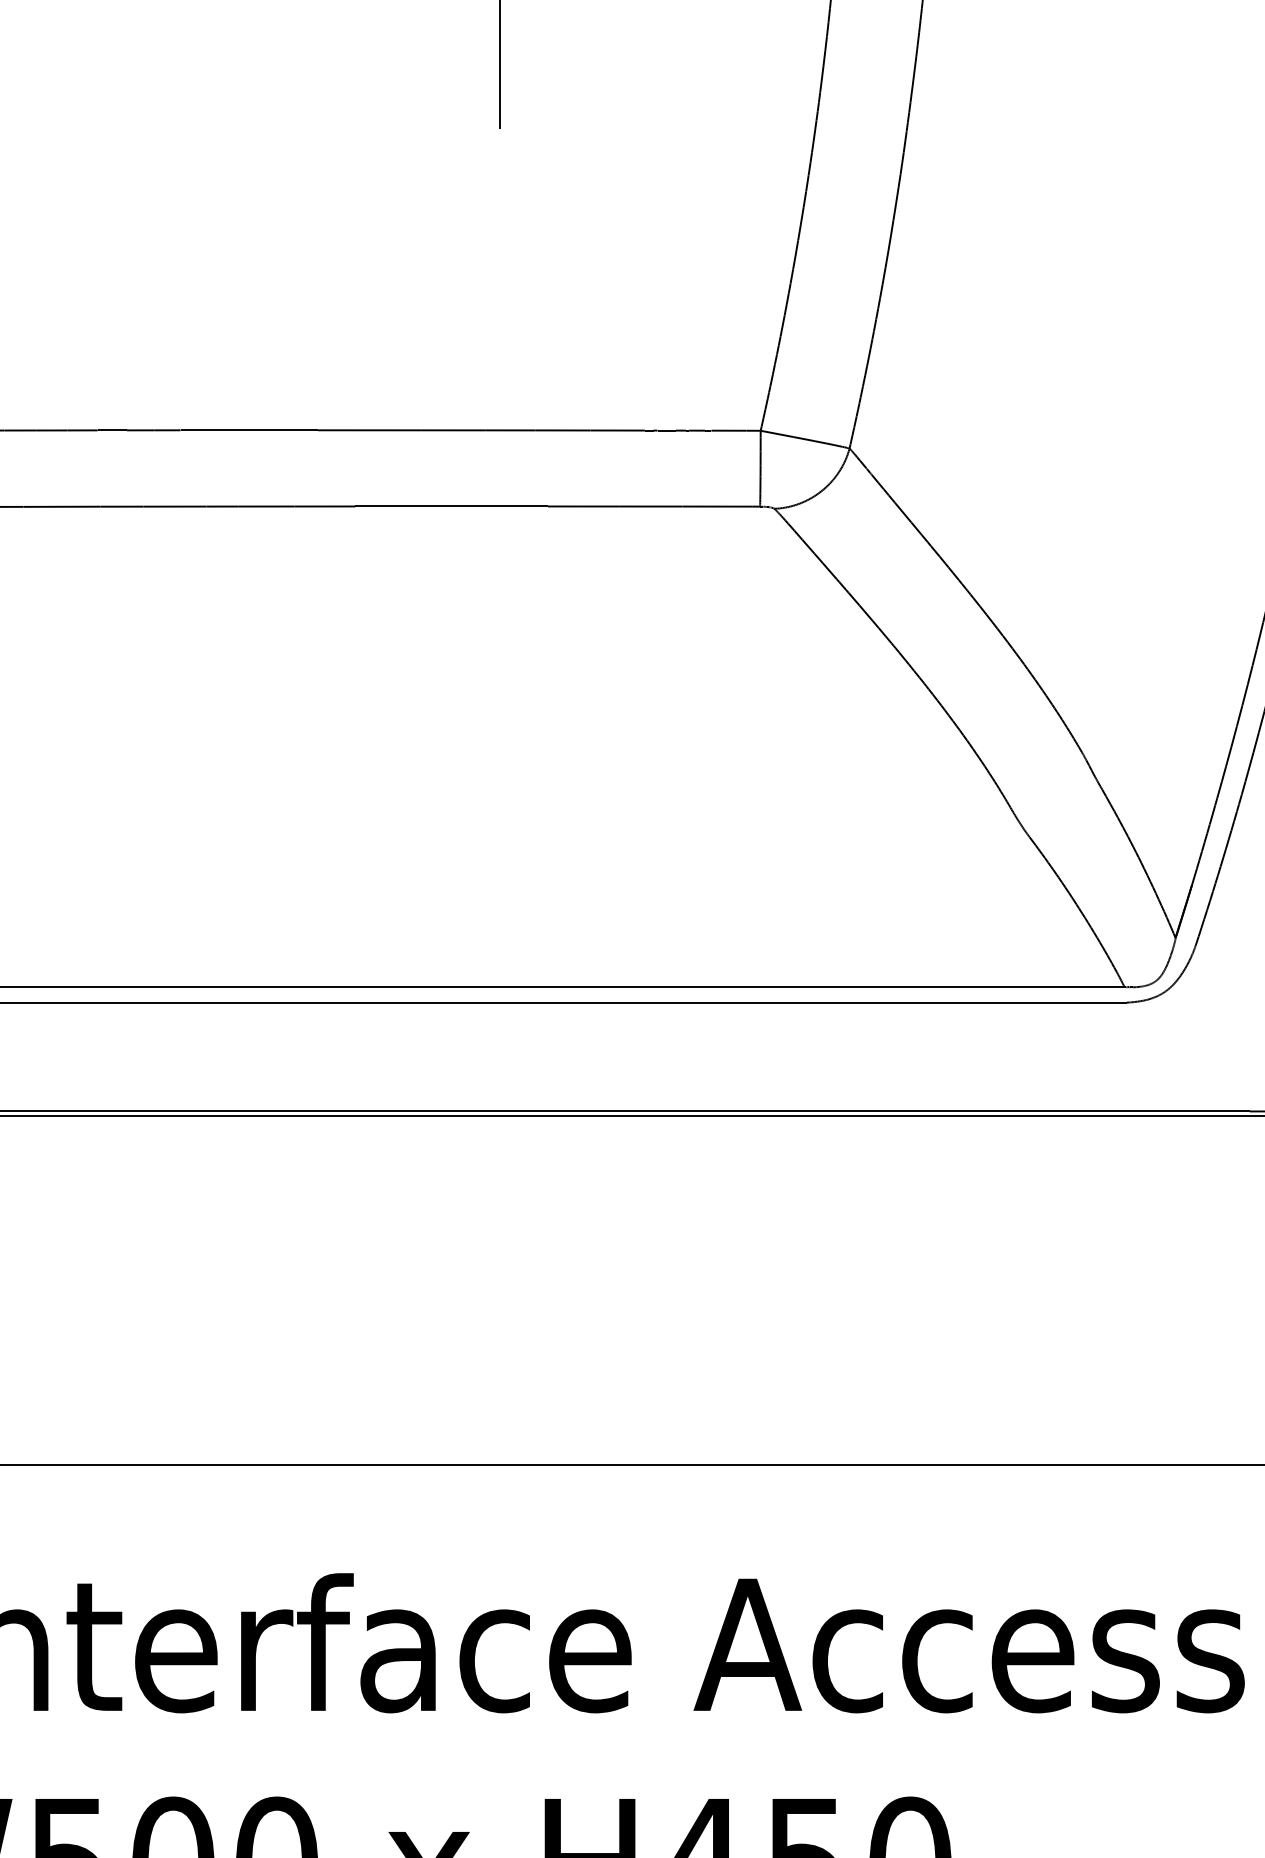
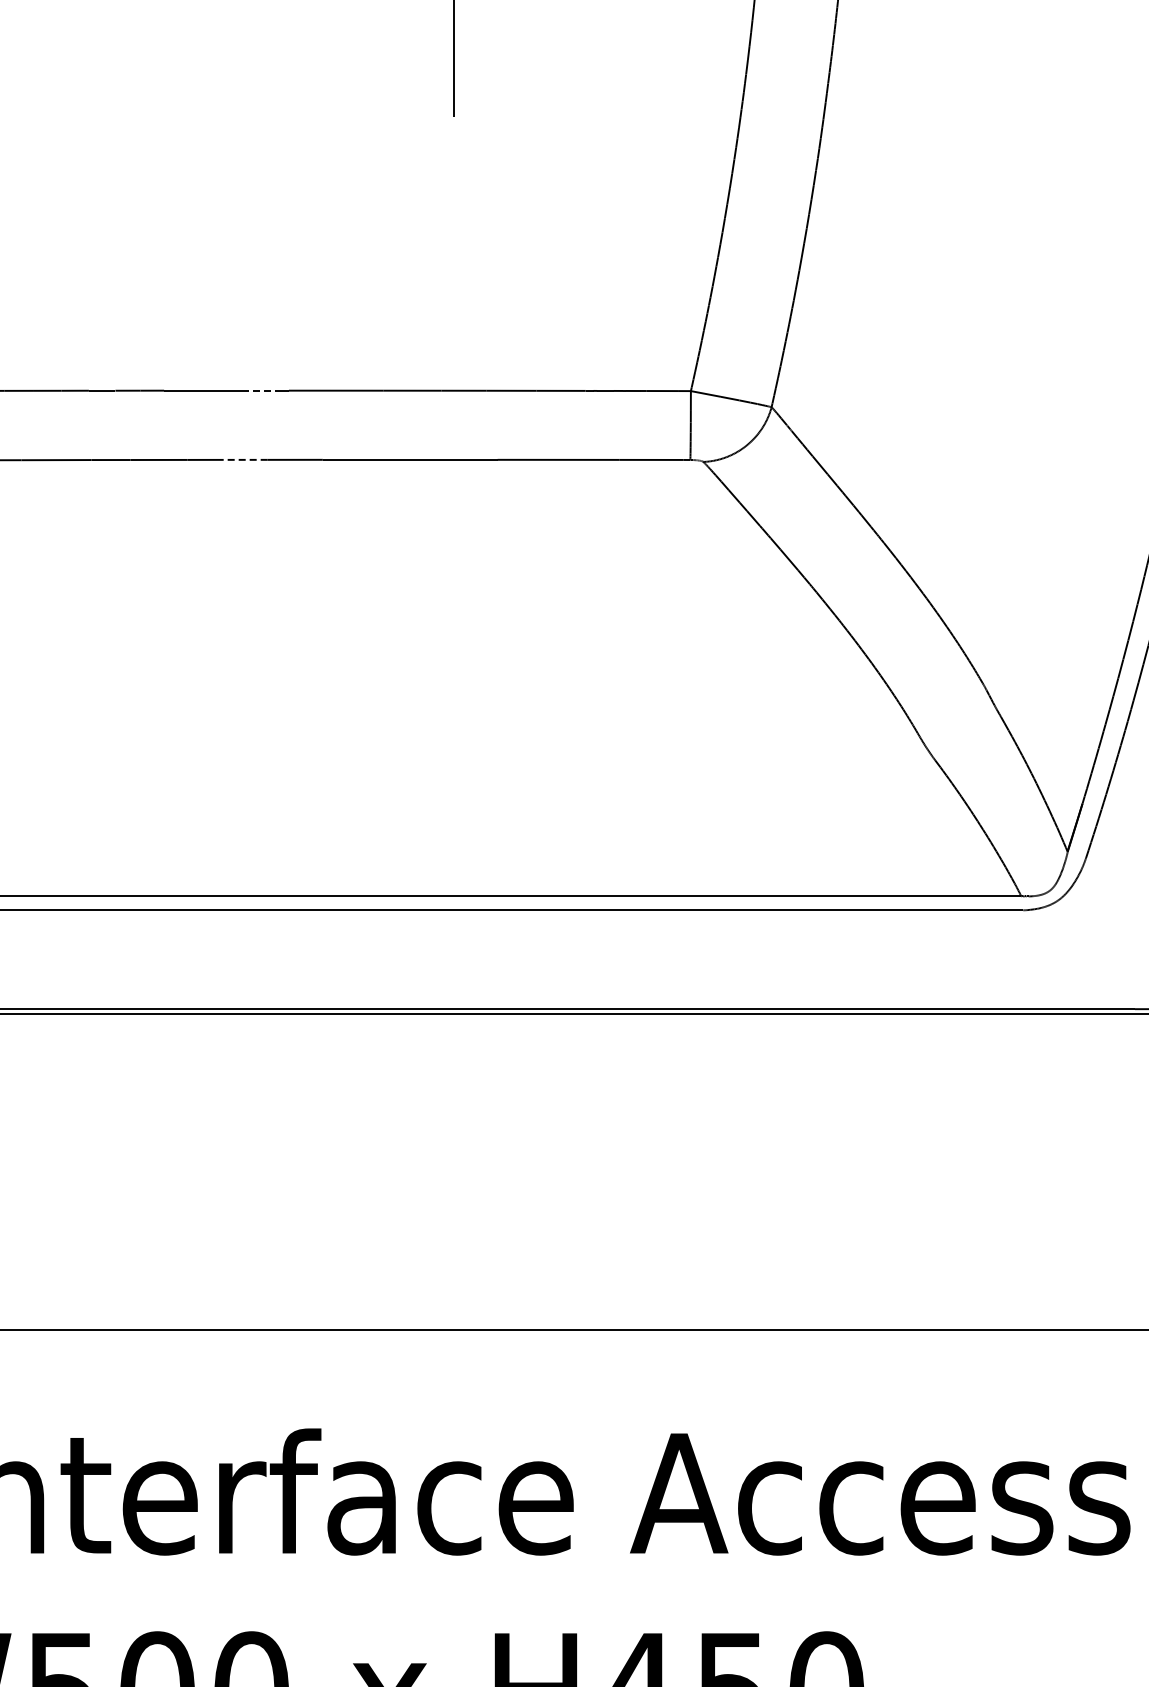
line: (287, 430) -> (261, 390), solid -> dashed
line: (265, 506) -> (241, 459), solid -> dashed

